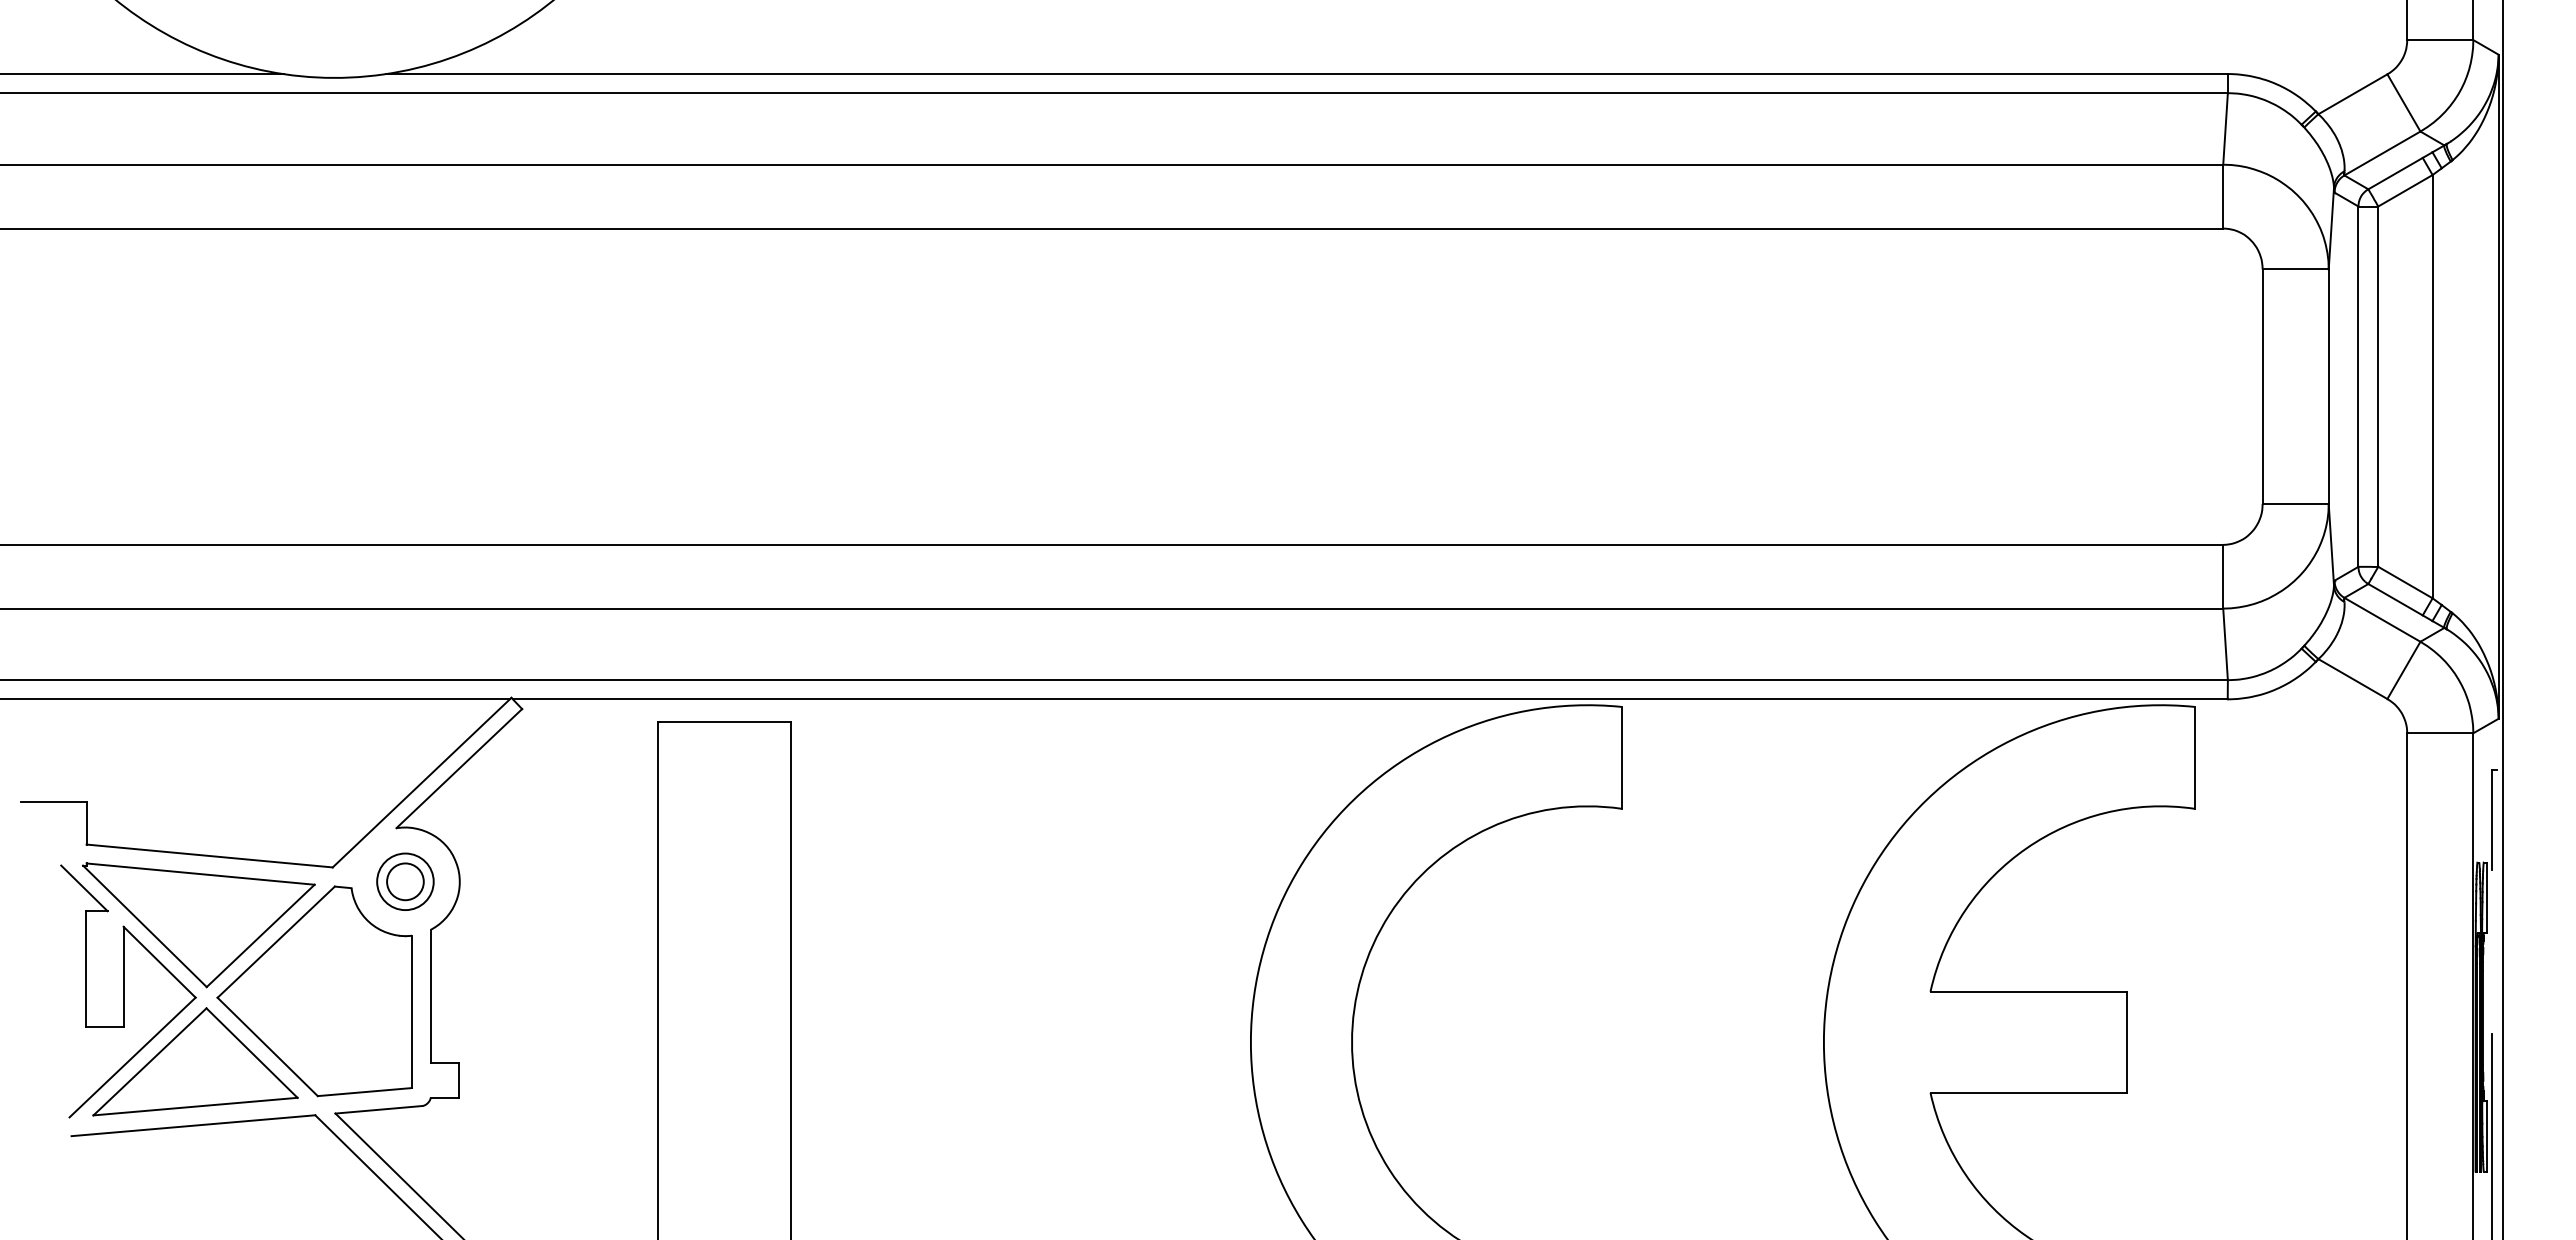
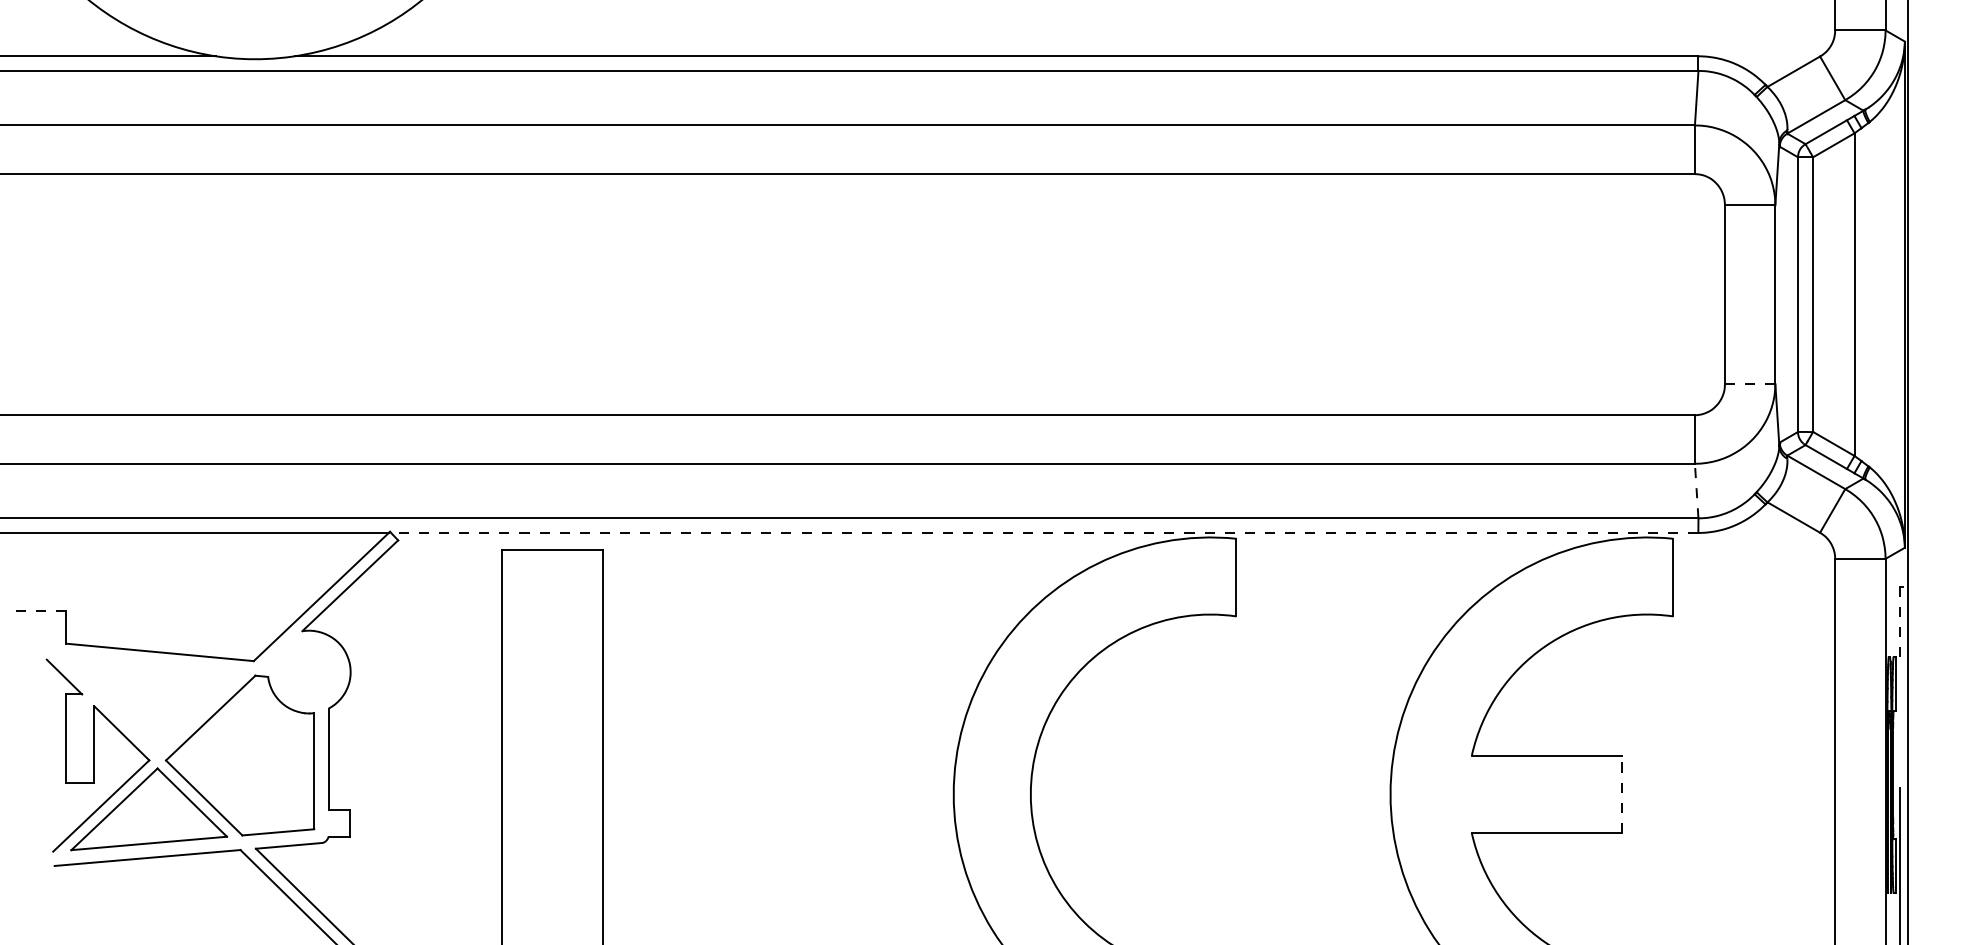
line: (2296, 503) -> (1750, 383), solid -> dashed
line: (2225, 644) -> (1696, 491), solid -> dashed
line: (1369, 699) -> (1044, 533), solid -> dashed
line: (53, 801) -> (40, 610), solid -> dashed
line: (2492, 820) -> (1900, 625), solid -> dashed
part: (405, 881) -> (309, 671), removed
part: (198, 925) -> (151, 705), removed
line: (2127, 1042) -> (1621, 794), solid -> dashed

